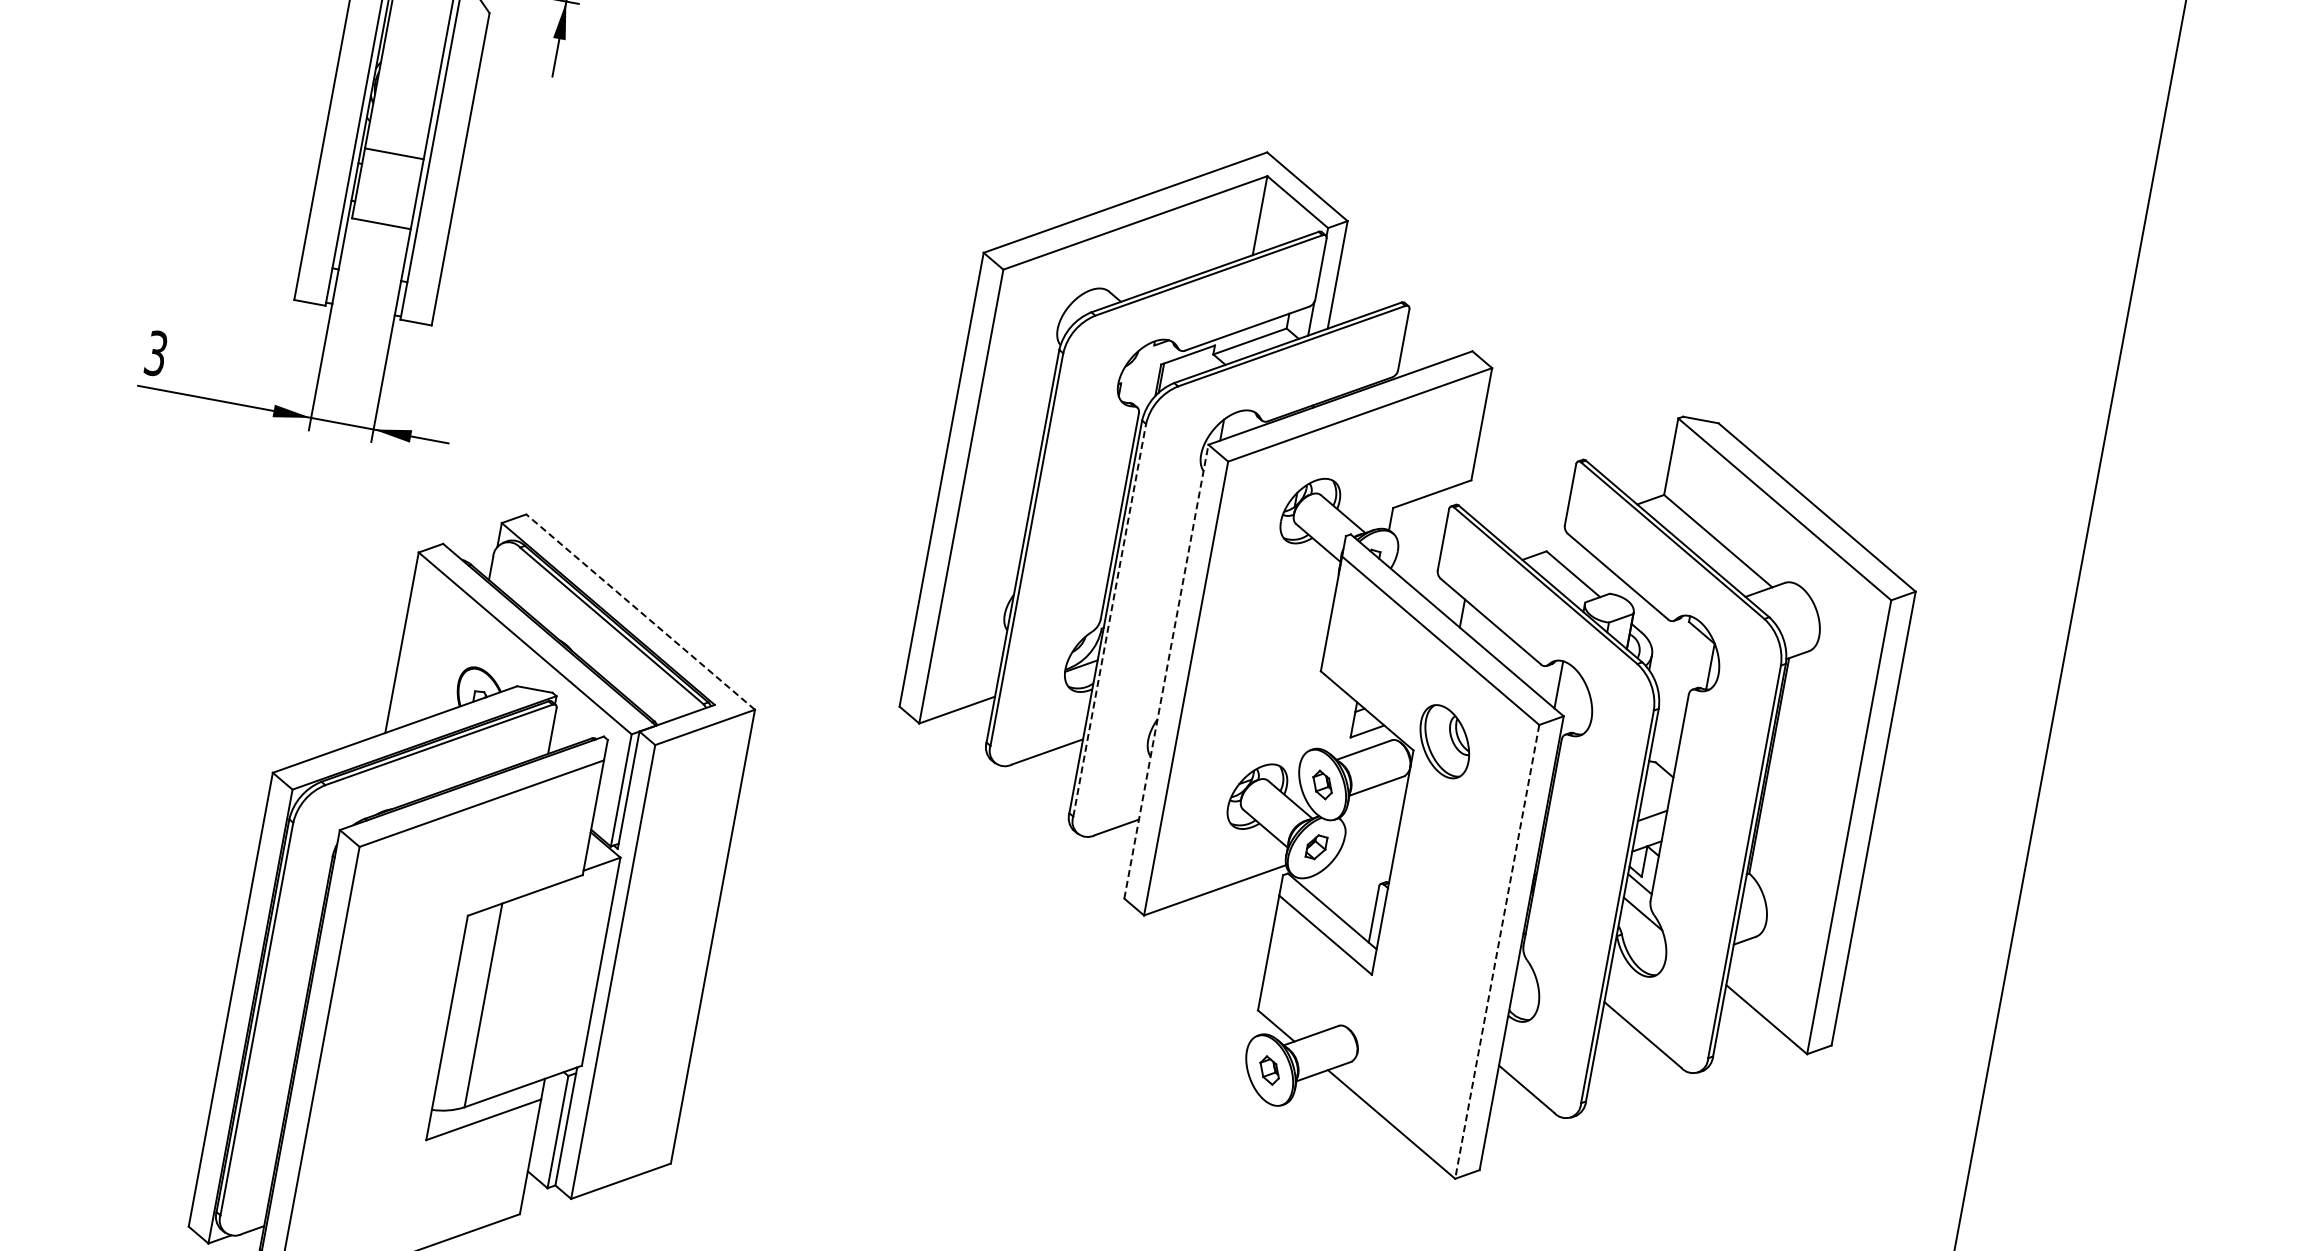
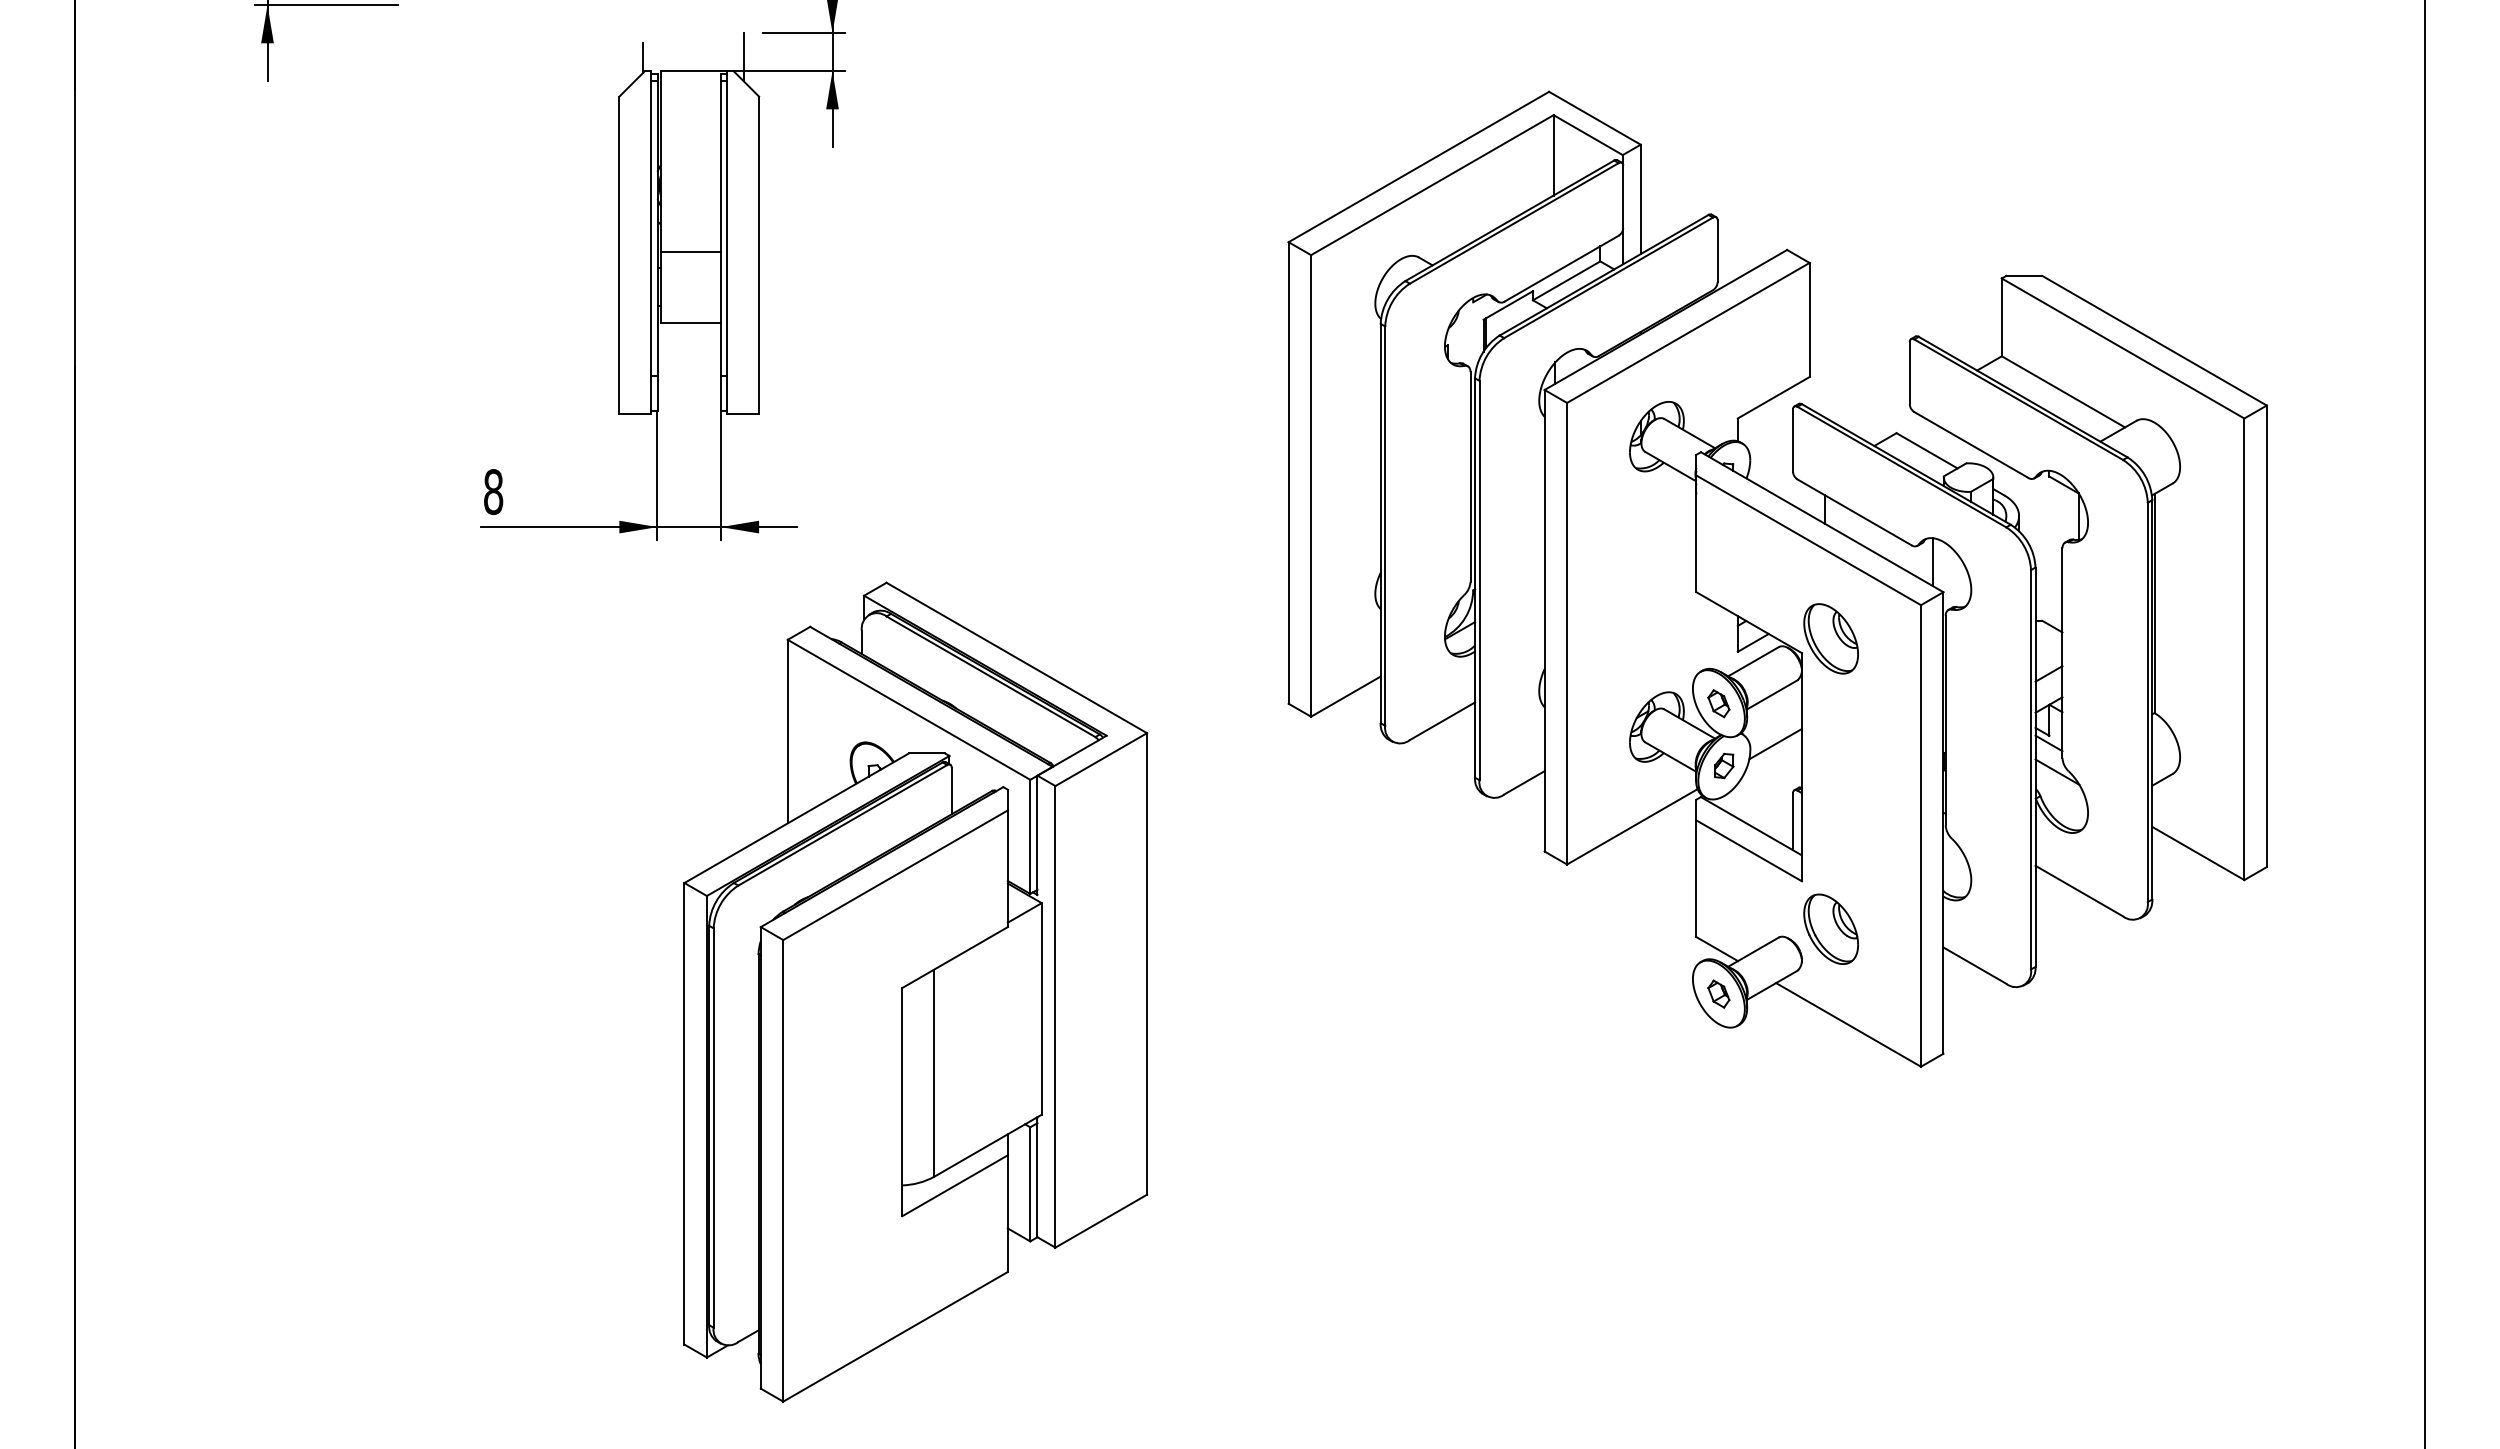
text: (156, 354) -> (493, 492), 3 -> 8
line: (640, 611) -> (1016, 657), dashed -> solid
line: (1109, 620) -> (1479, 580), dashed -> solid
line: (1166, 671) -> (1544, 620), dashed -> solid
line: (1371, 834) -> (1775, 743), added
line: (1497, 951) -> (1921, 835), dashed -> solid
part: (1391, 1026) -> (1830, 928), added

